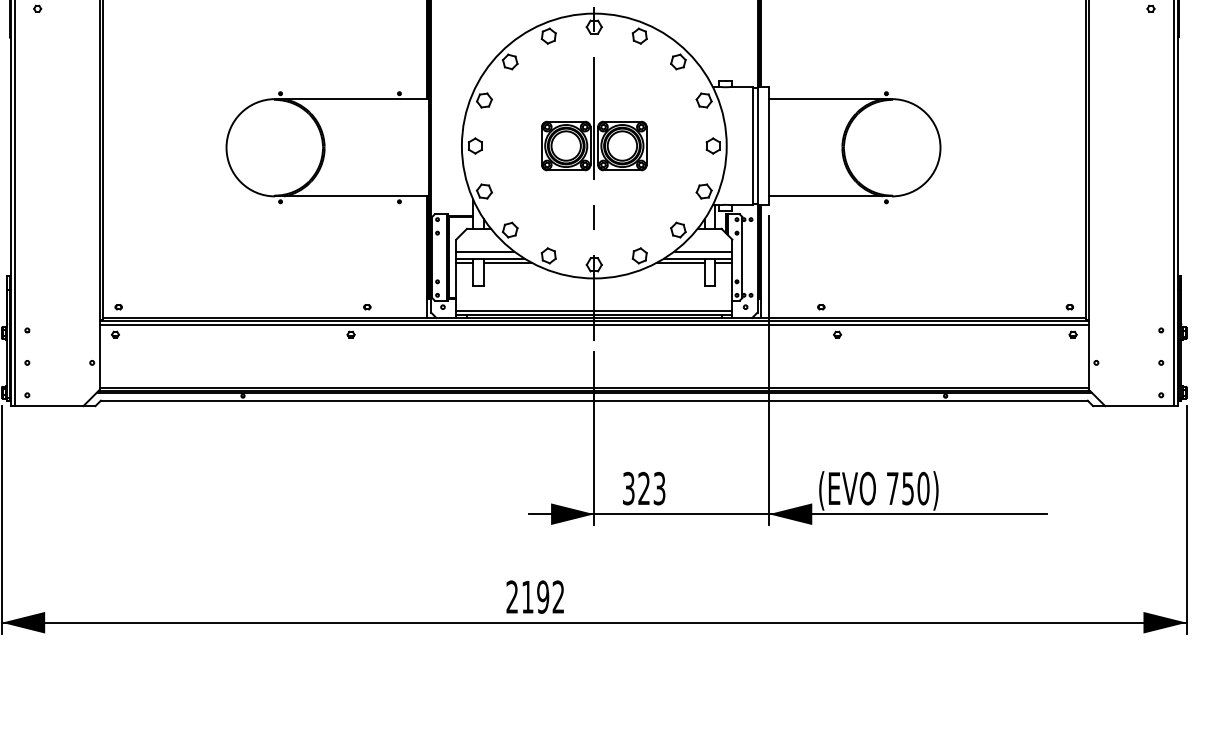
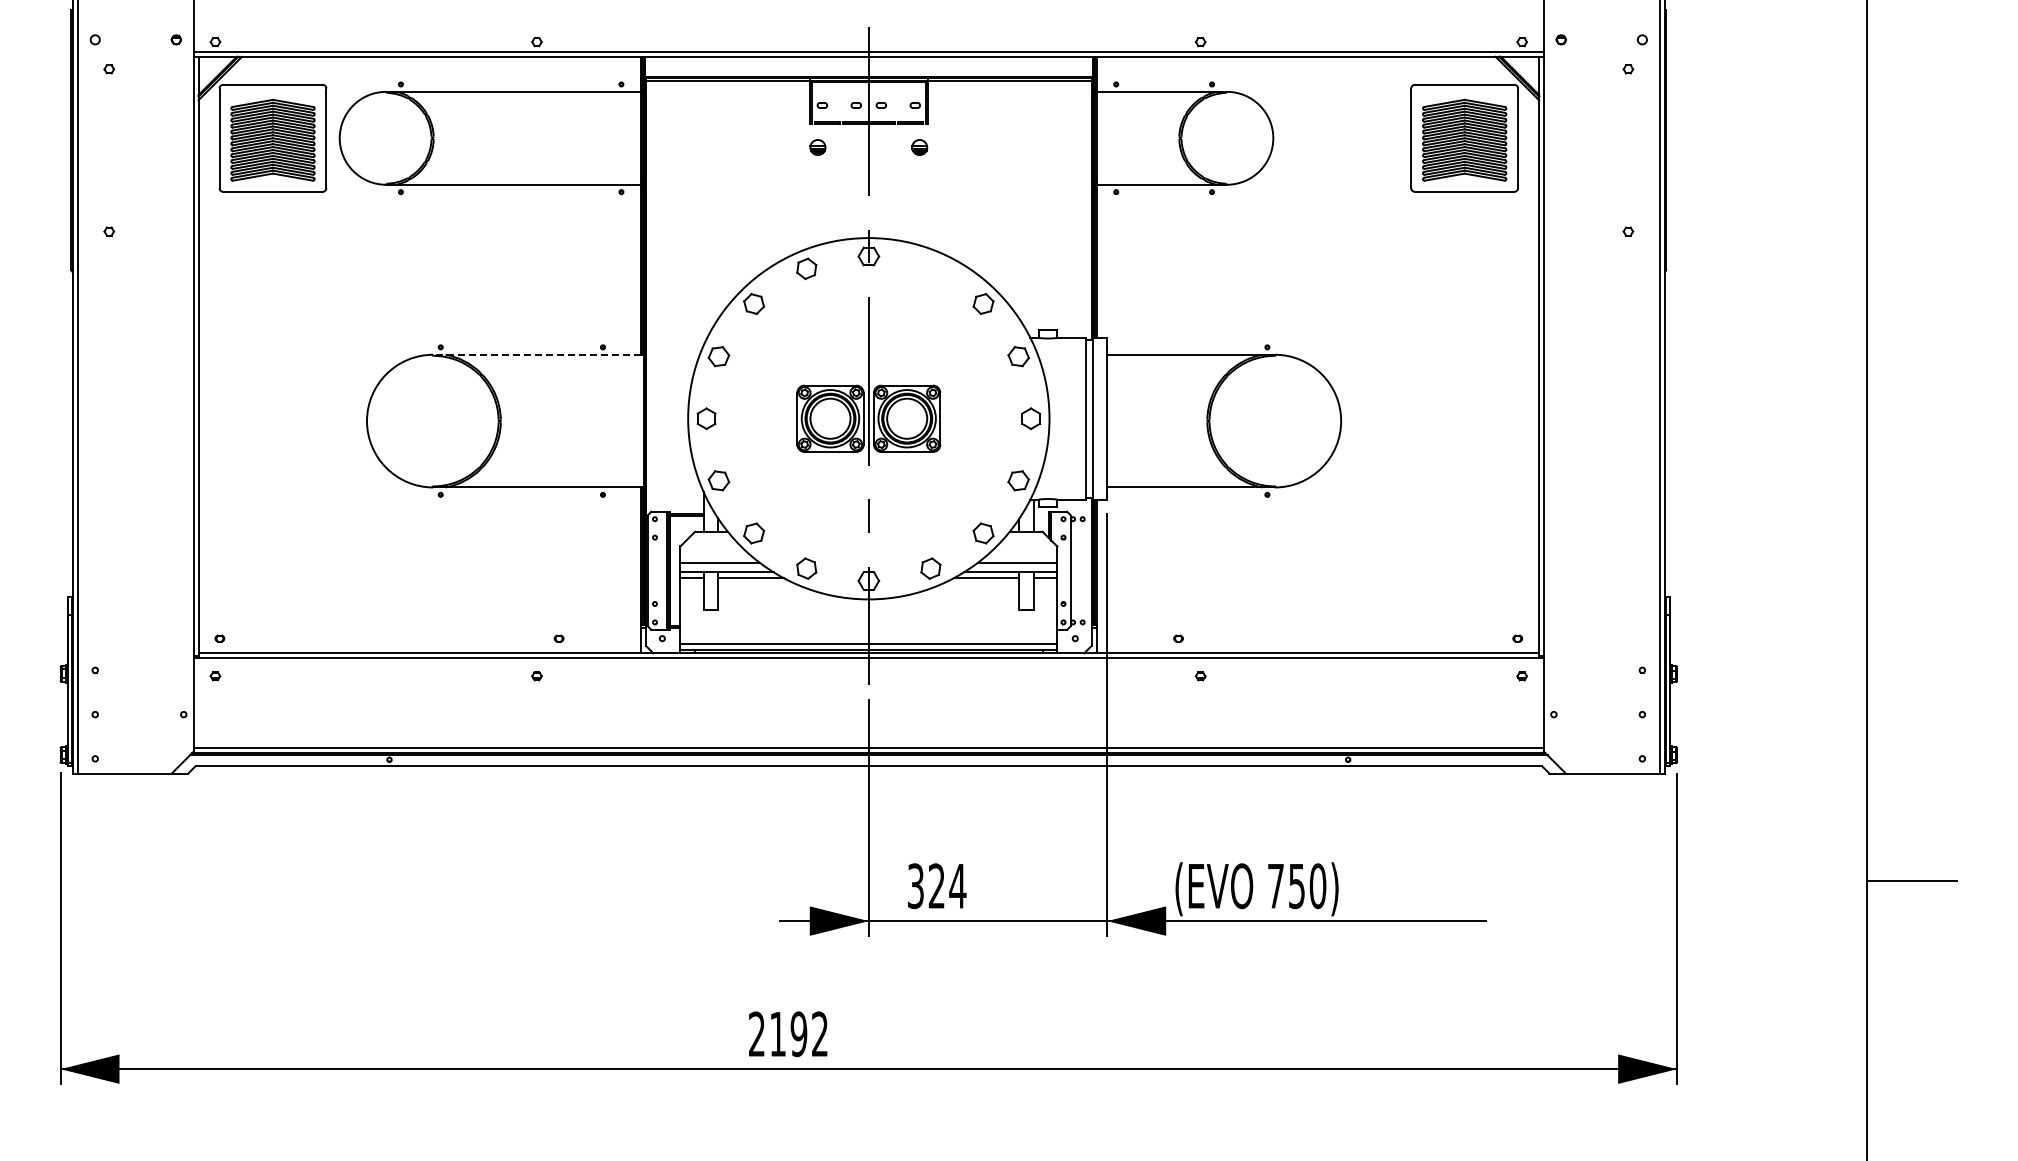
part: (639, 35) -> (930, 268), removed
line: (351, 98) -> (537, 354), solid -> dashed
line: (594, 324) -> (868, 662), removed
text: (659, 488) -> (957, 886), 323 -> 324

